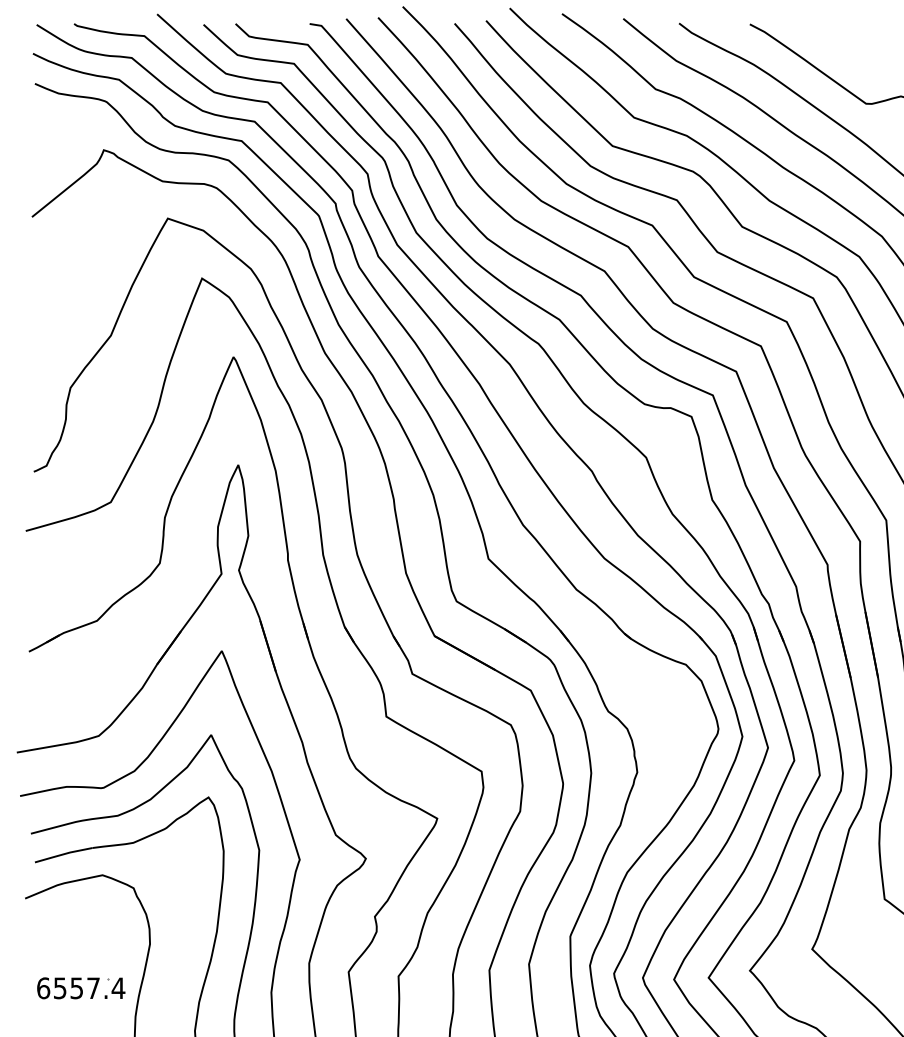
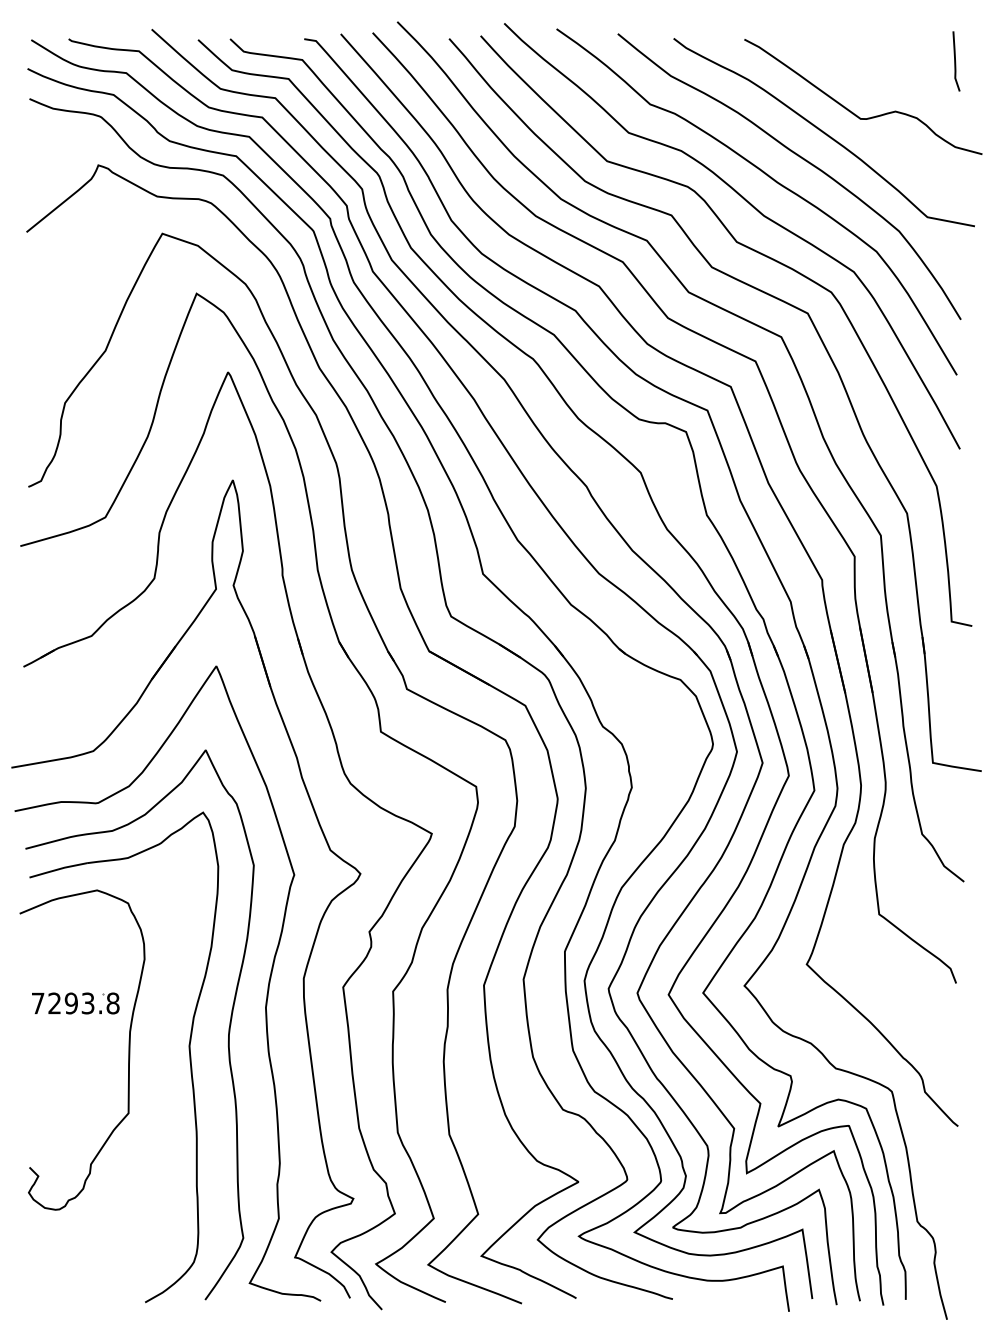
text: (80, 988) -> (75, 1003), 6557.4 -> 7293.8

